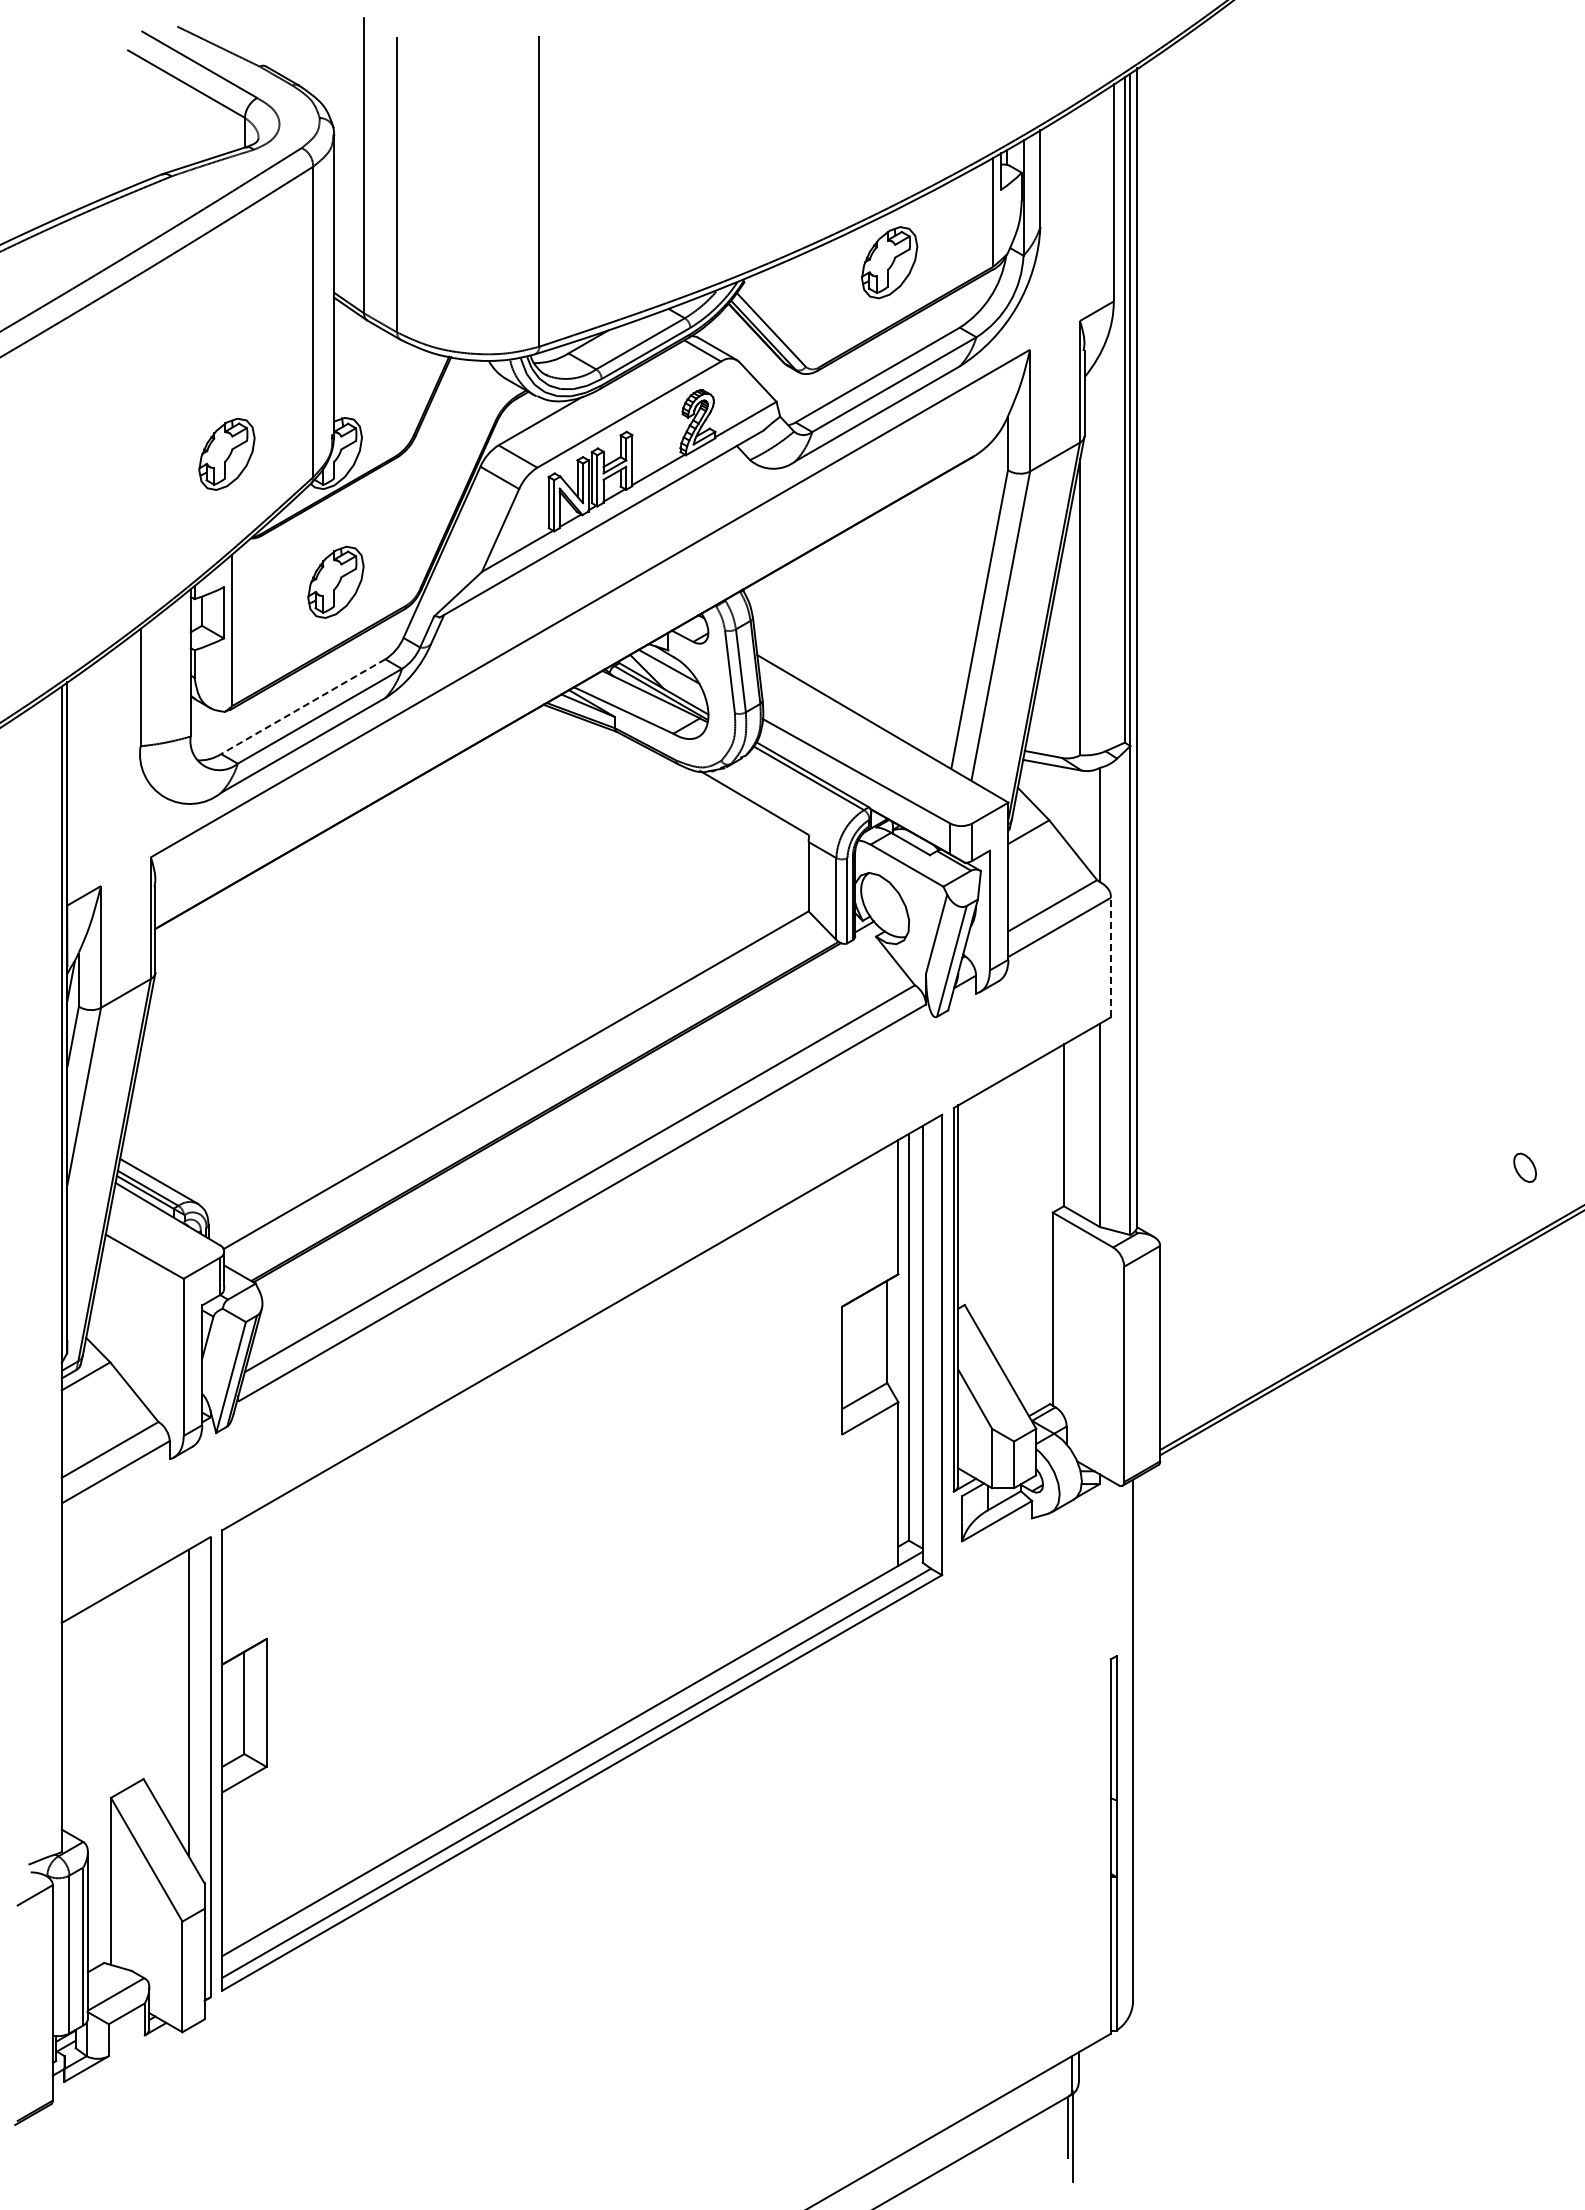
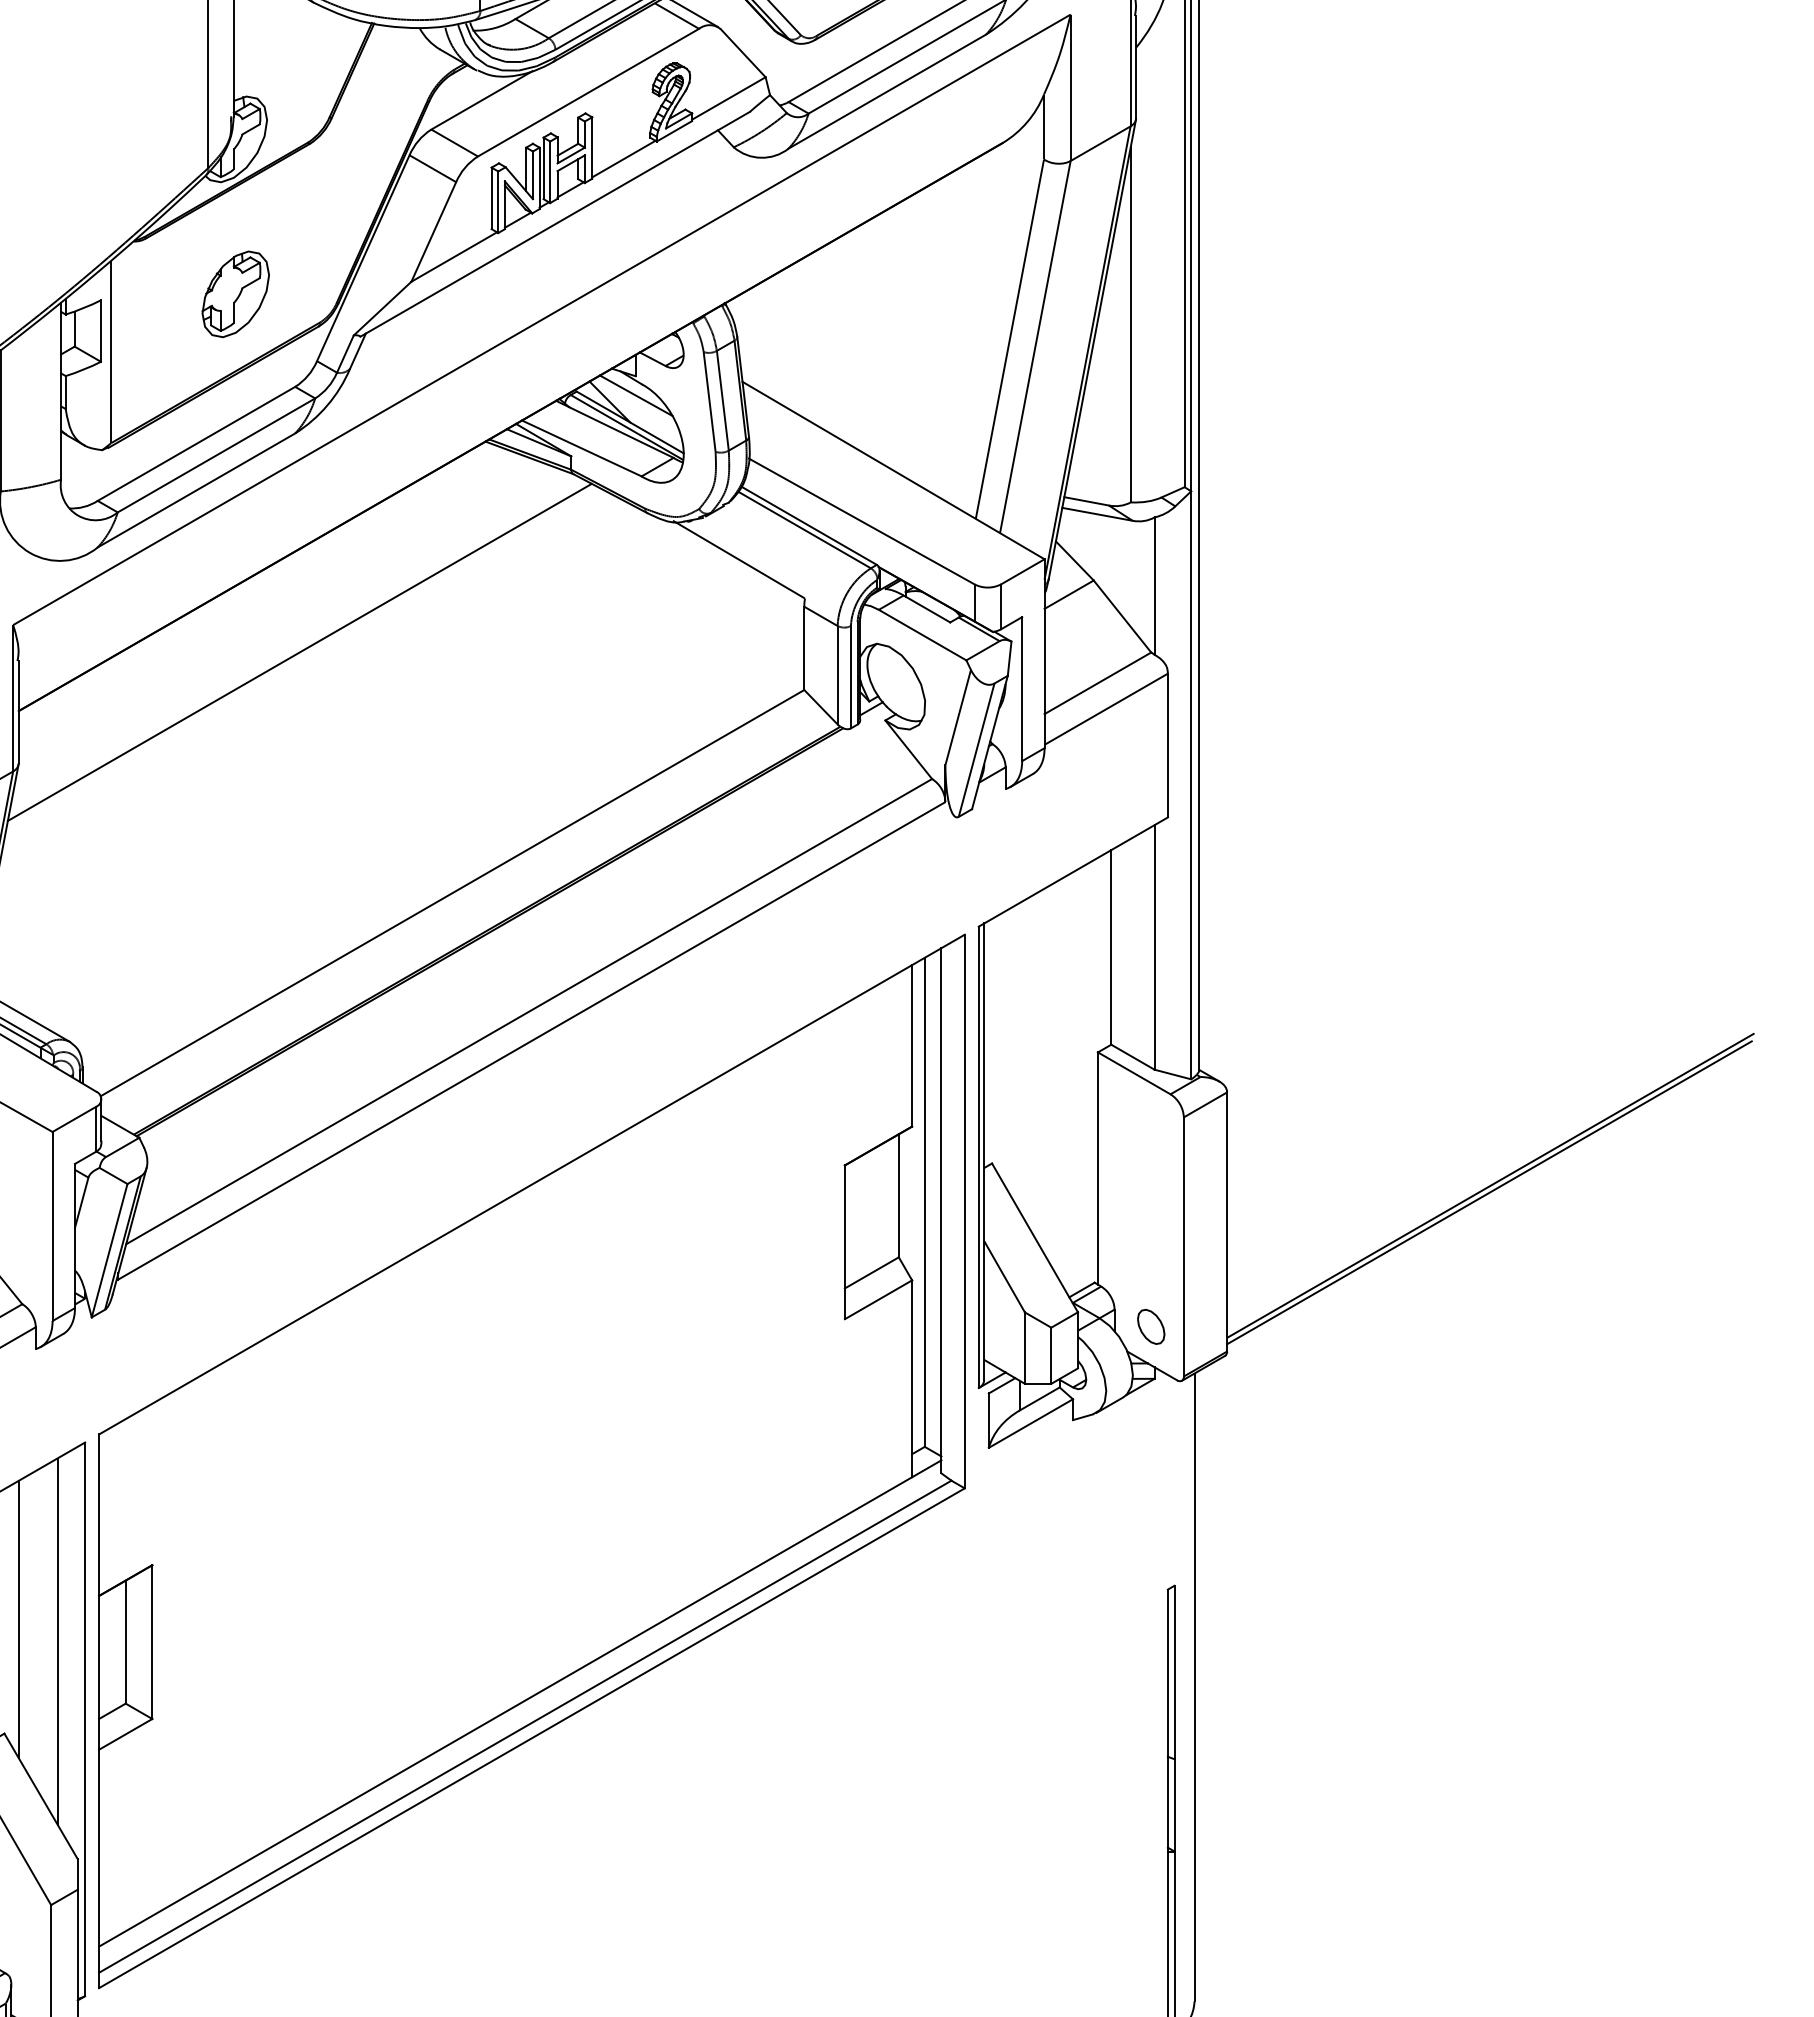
part: (226, 453) -> (104, 139), removed
line: (303, 706) -> (196, 443), dashed -> solid
line: (389, 879) -> (300, 651), added
line: (1110, 957) -> (1167, 745), dashed -> solid
part: (1525, 1167) -> (1151, 1326), moved
line: (155, 1683) -> (18, 1618), added

